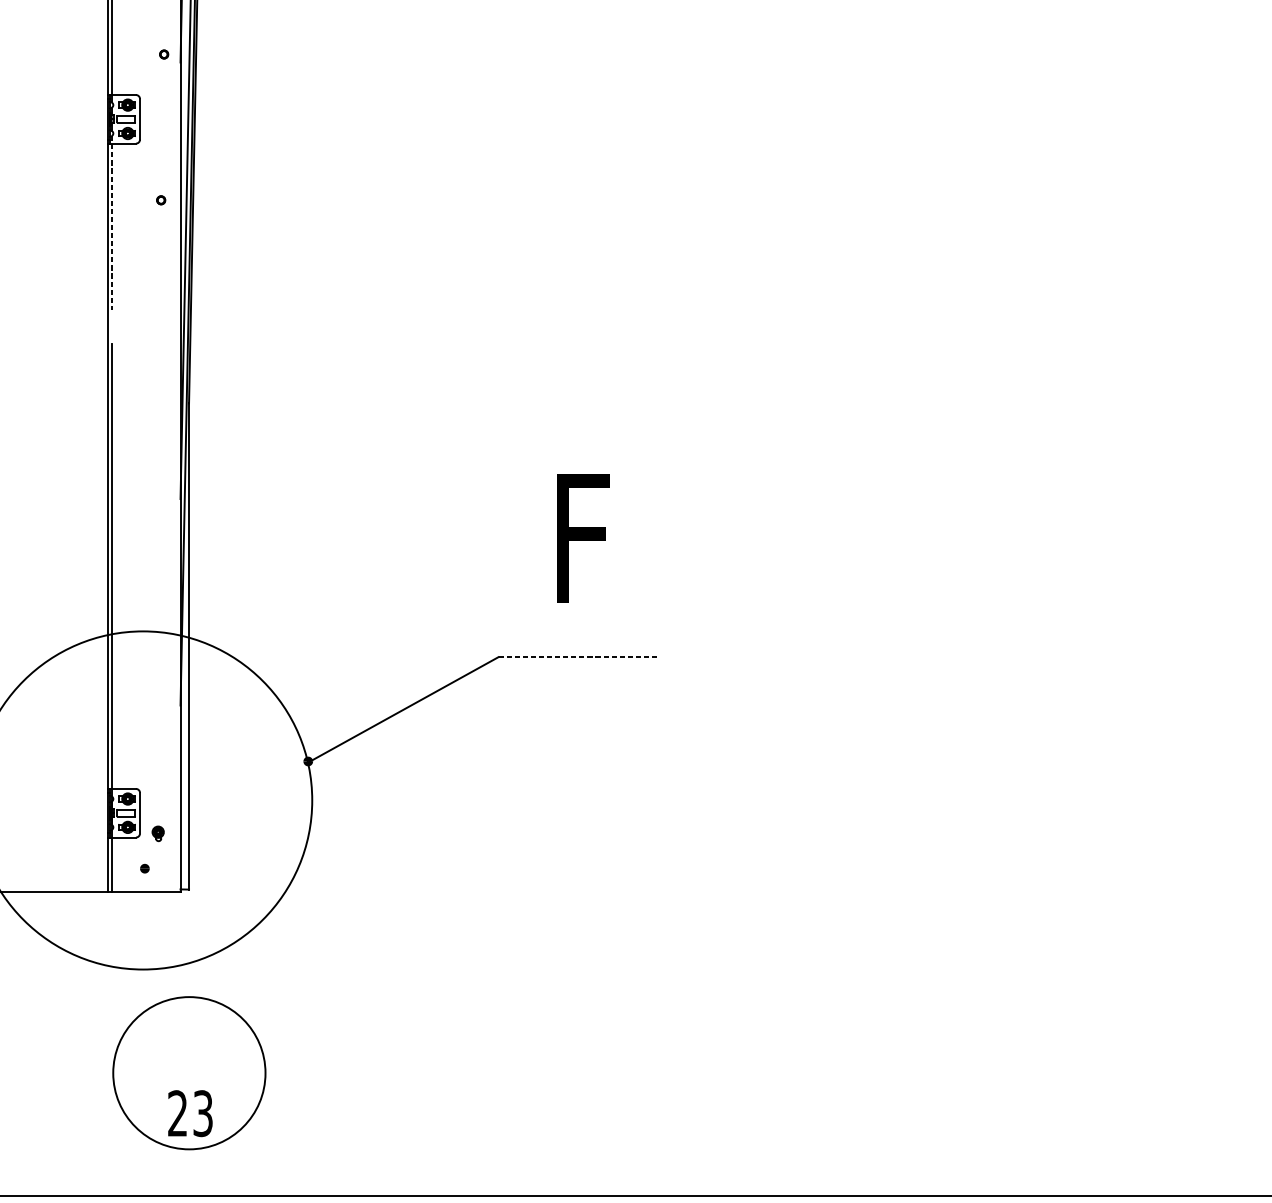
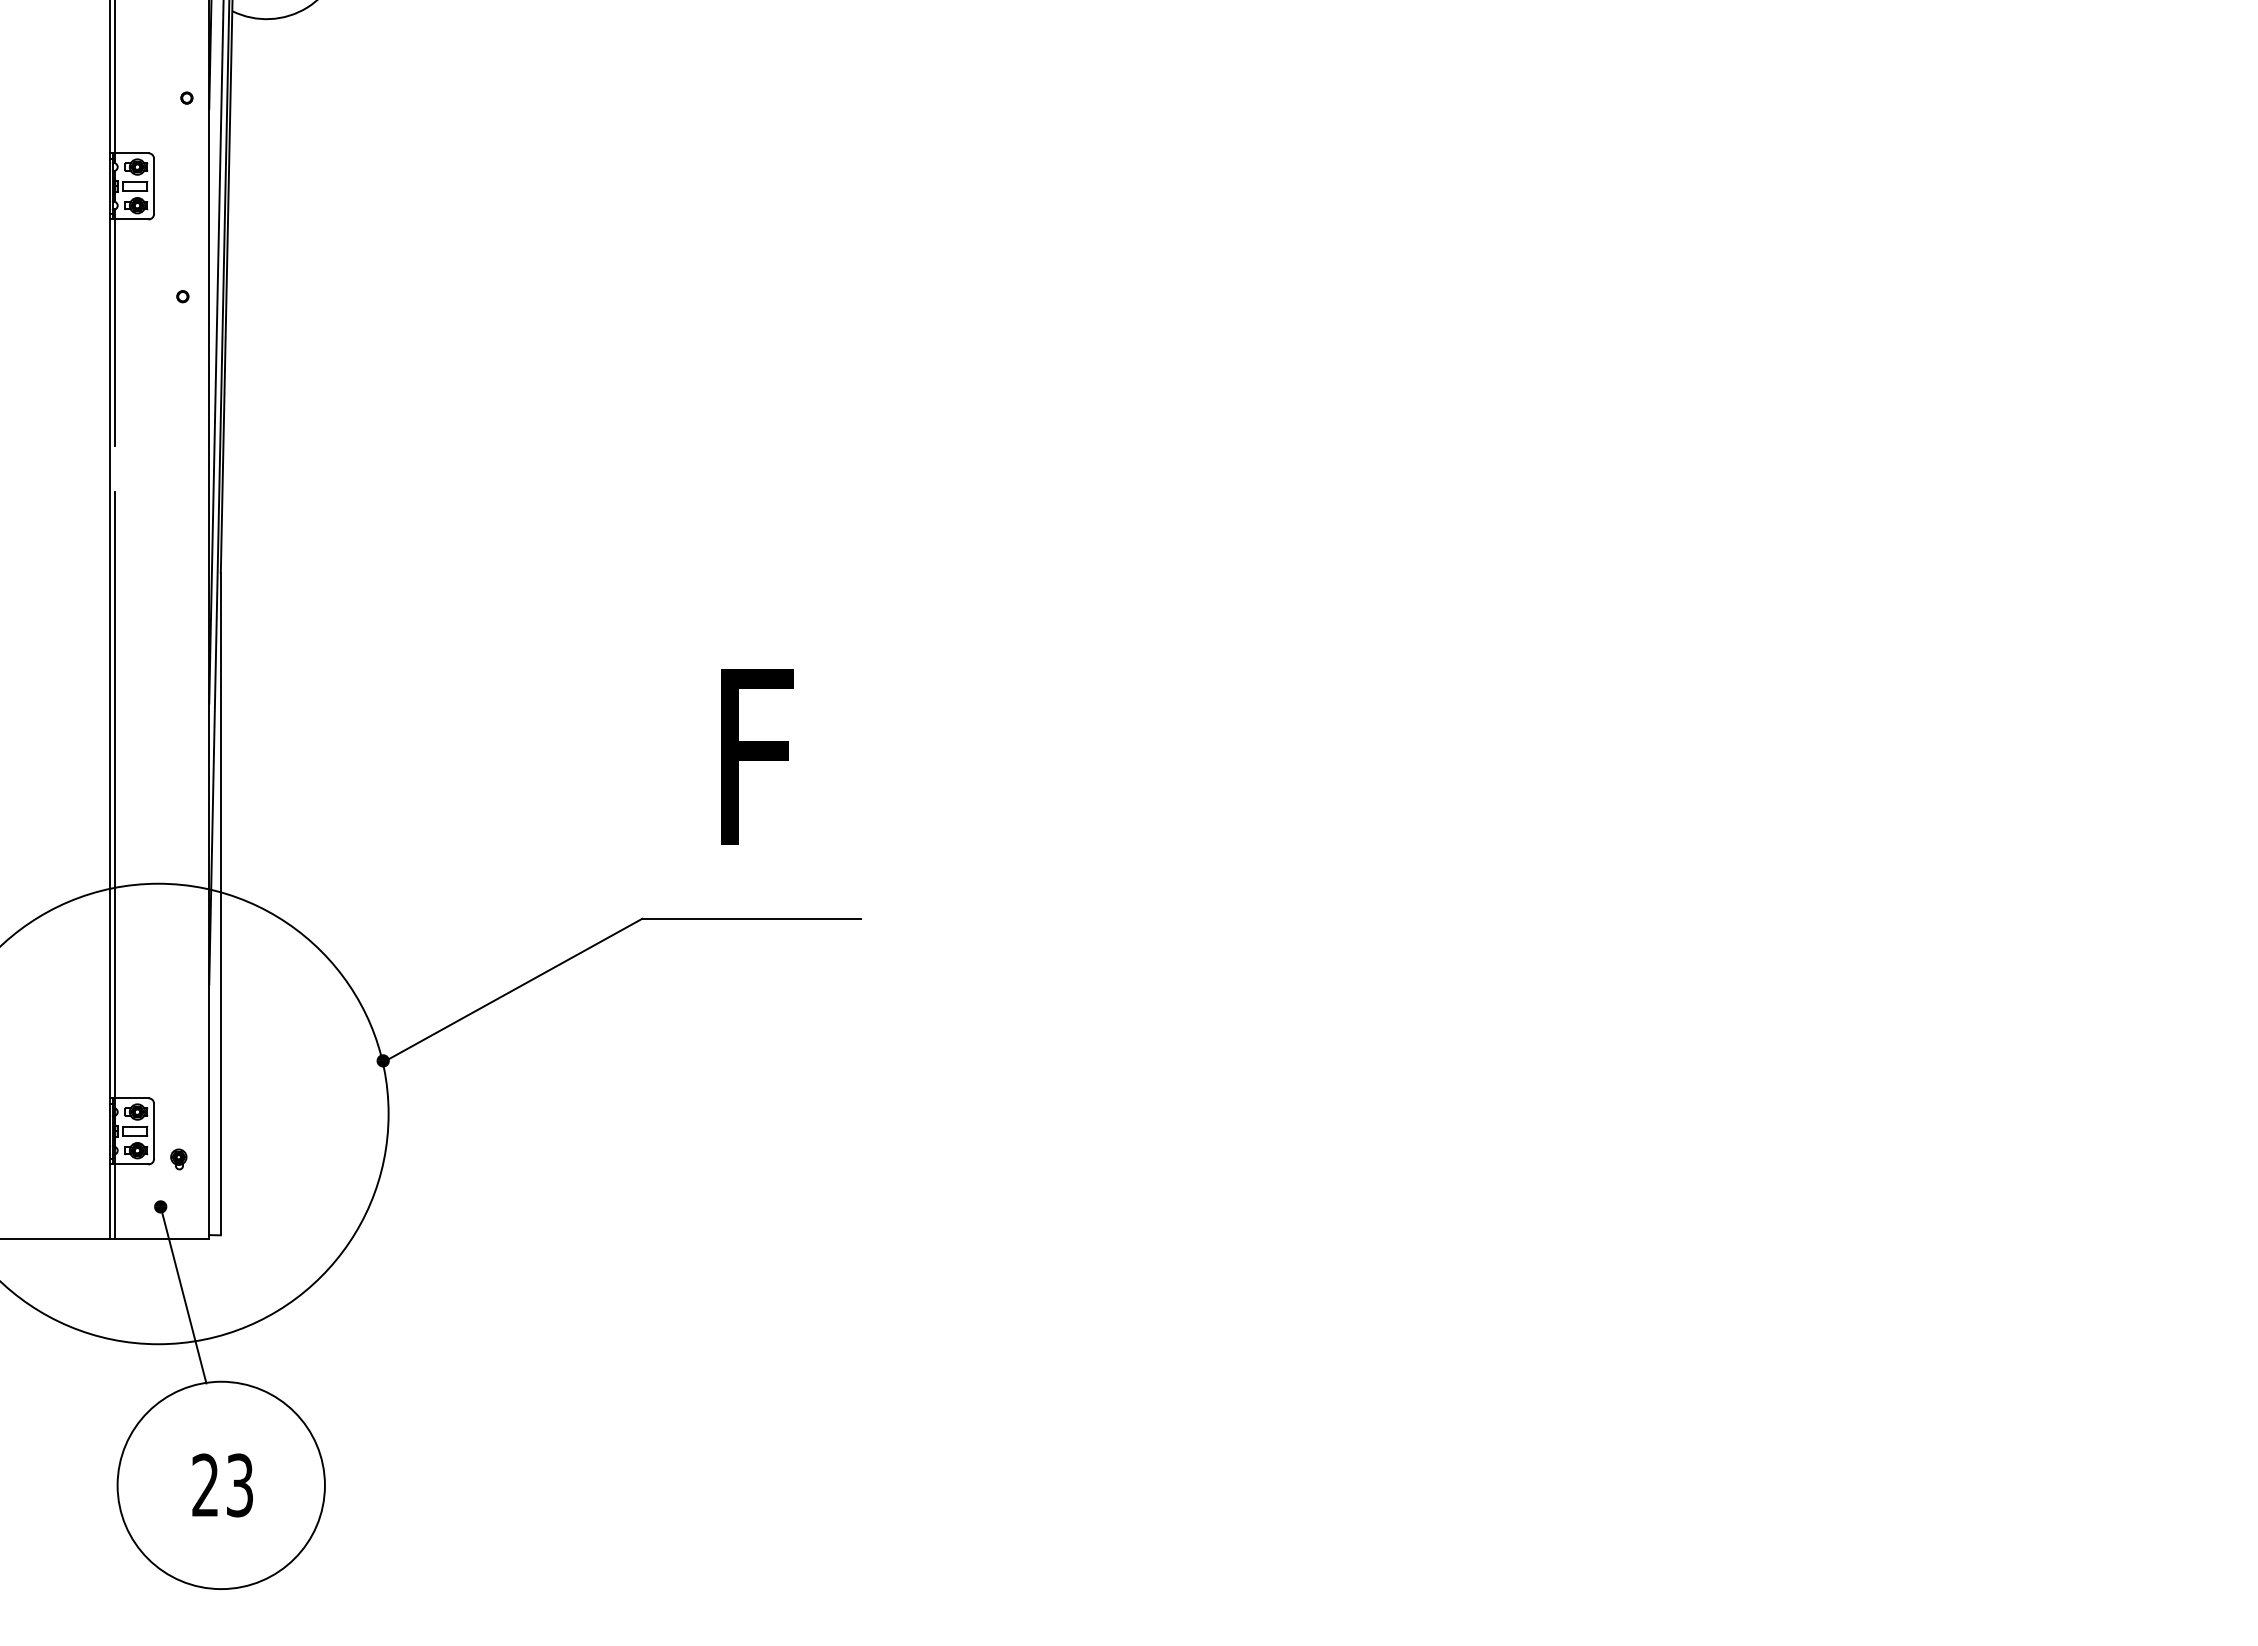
line: (111, 222) -> (115, 327), dashed -> solid
line: (578, 656) -> (751, 918), dashed -> solid
line: (161, 933) -> (183, 1294), added
text: (190, 1113) -> (222, 1485), moved

